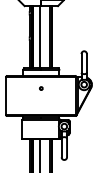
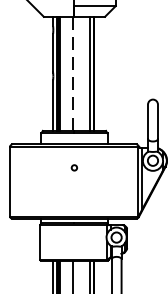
line: (40, 37) -> (72, 74), solid -> dashed

